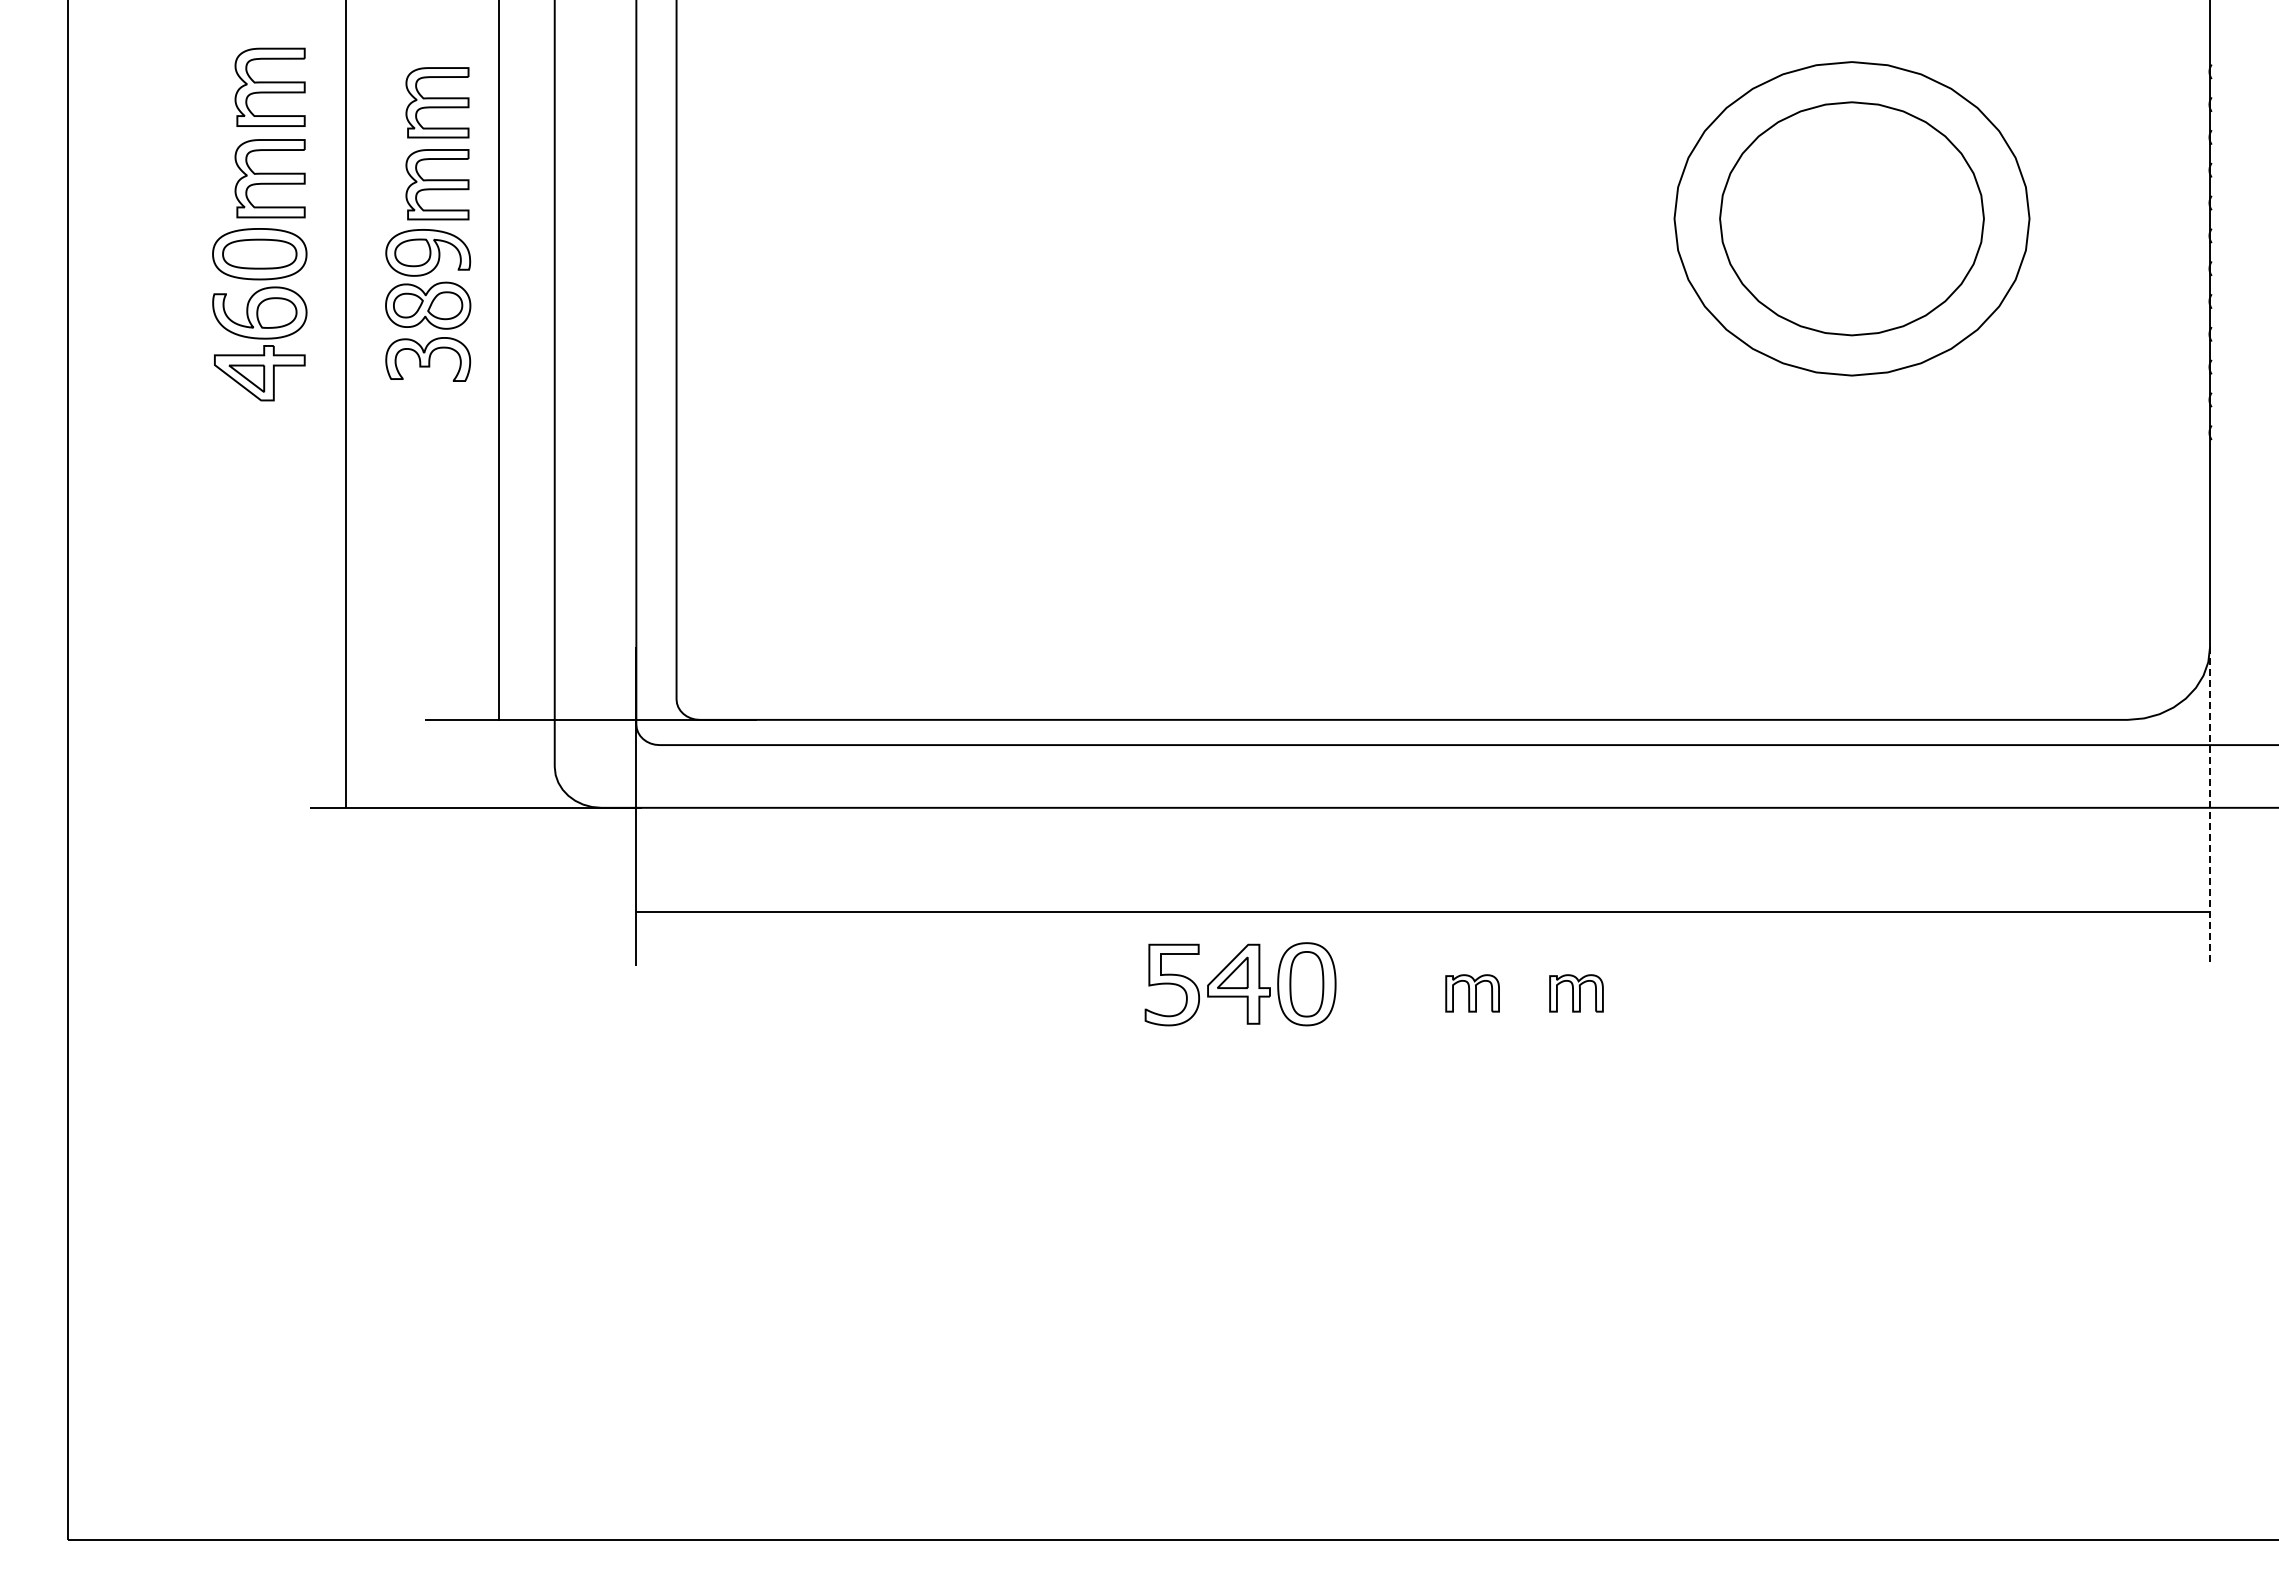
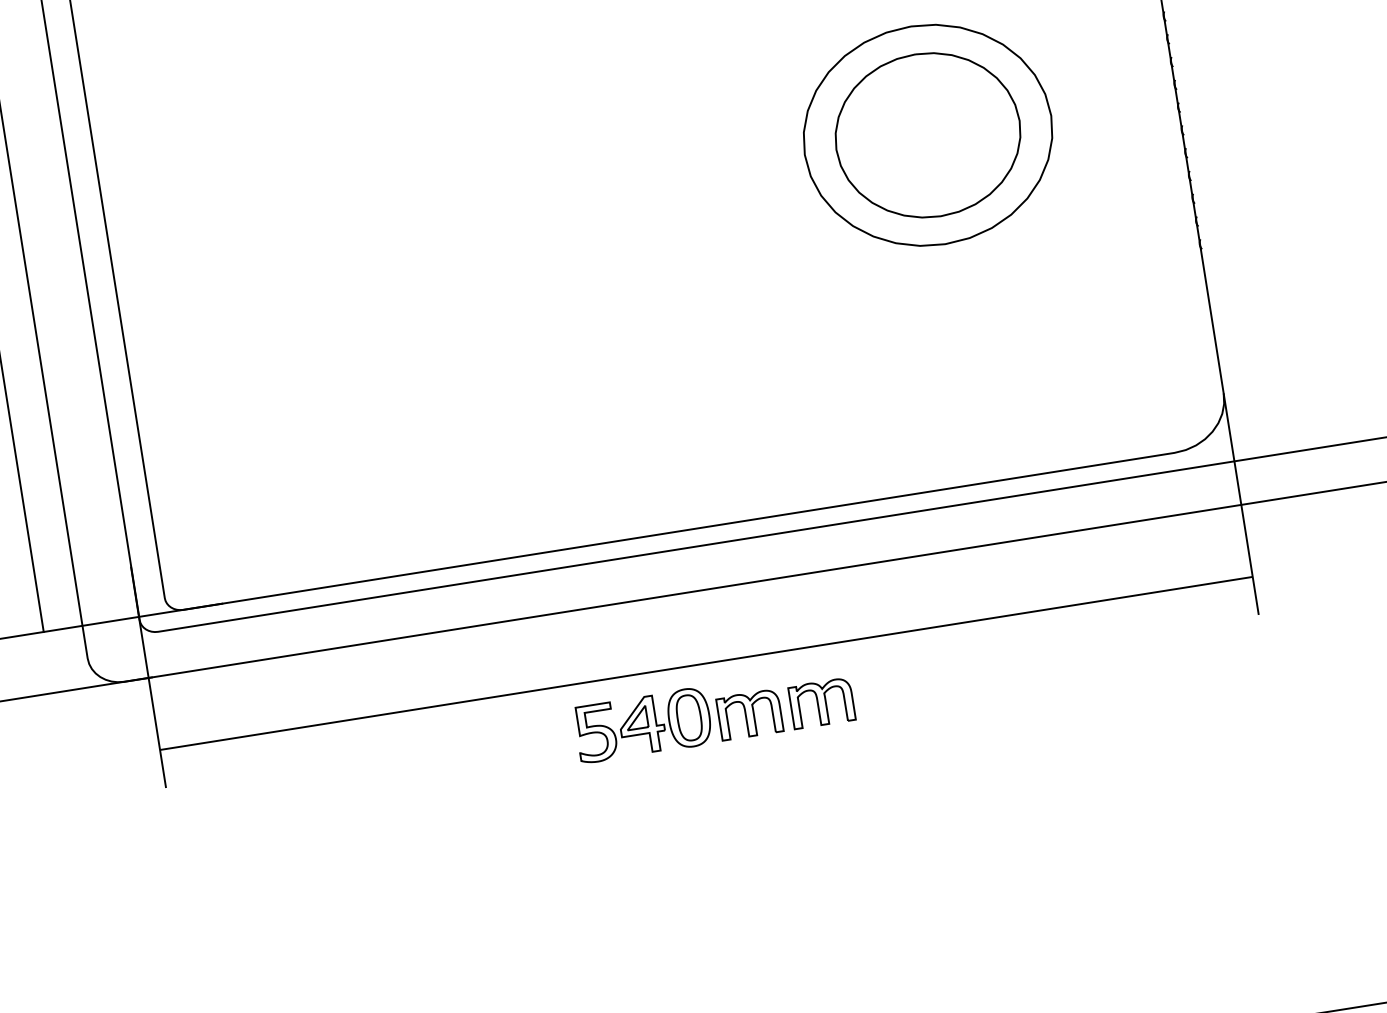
line: (2209, 806) -> (1240, 504), dashed -> solid
part: (1240, 984) -> (643, 725), moved
part: (1472, 993) -> (749, 714), size x1.67
part: (1576, 993) -> (821, 703), size x1.67

